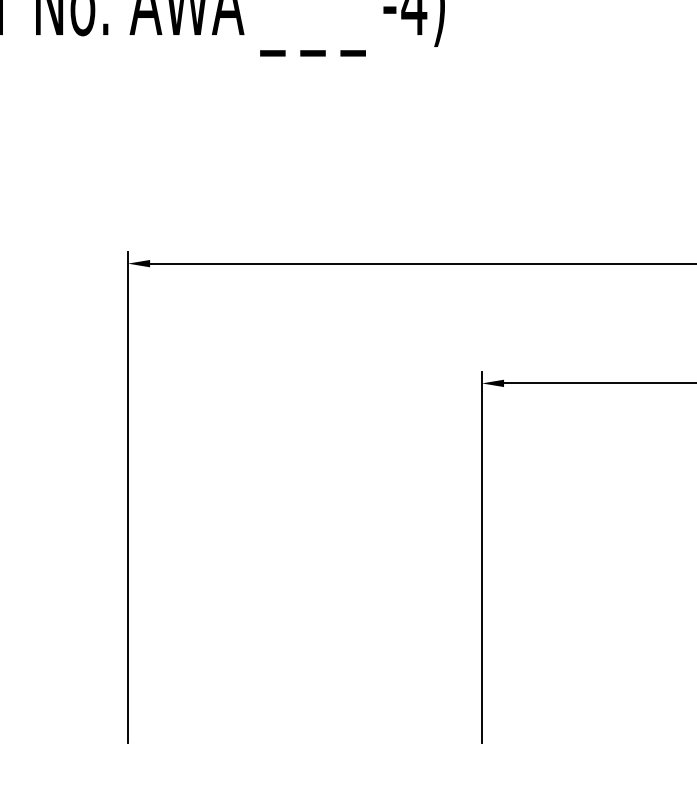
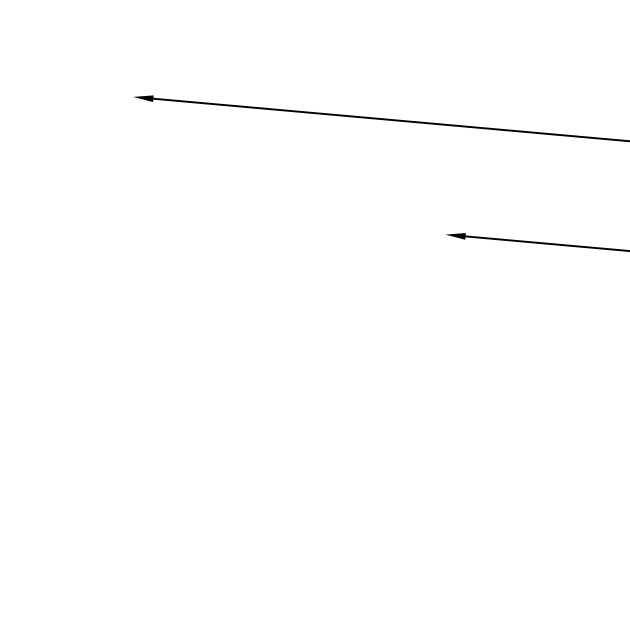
line: (127, 497) -> (113, 309), removed
line: (481, 557) -> (430, 392), removed

